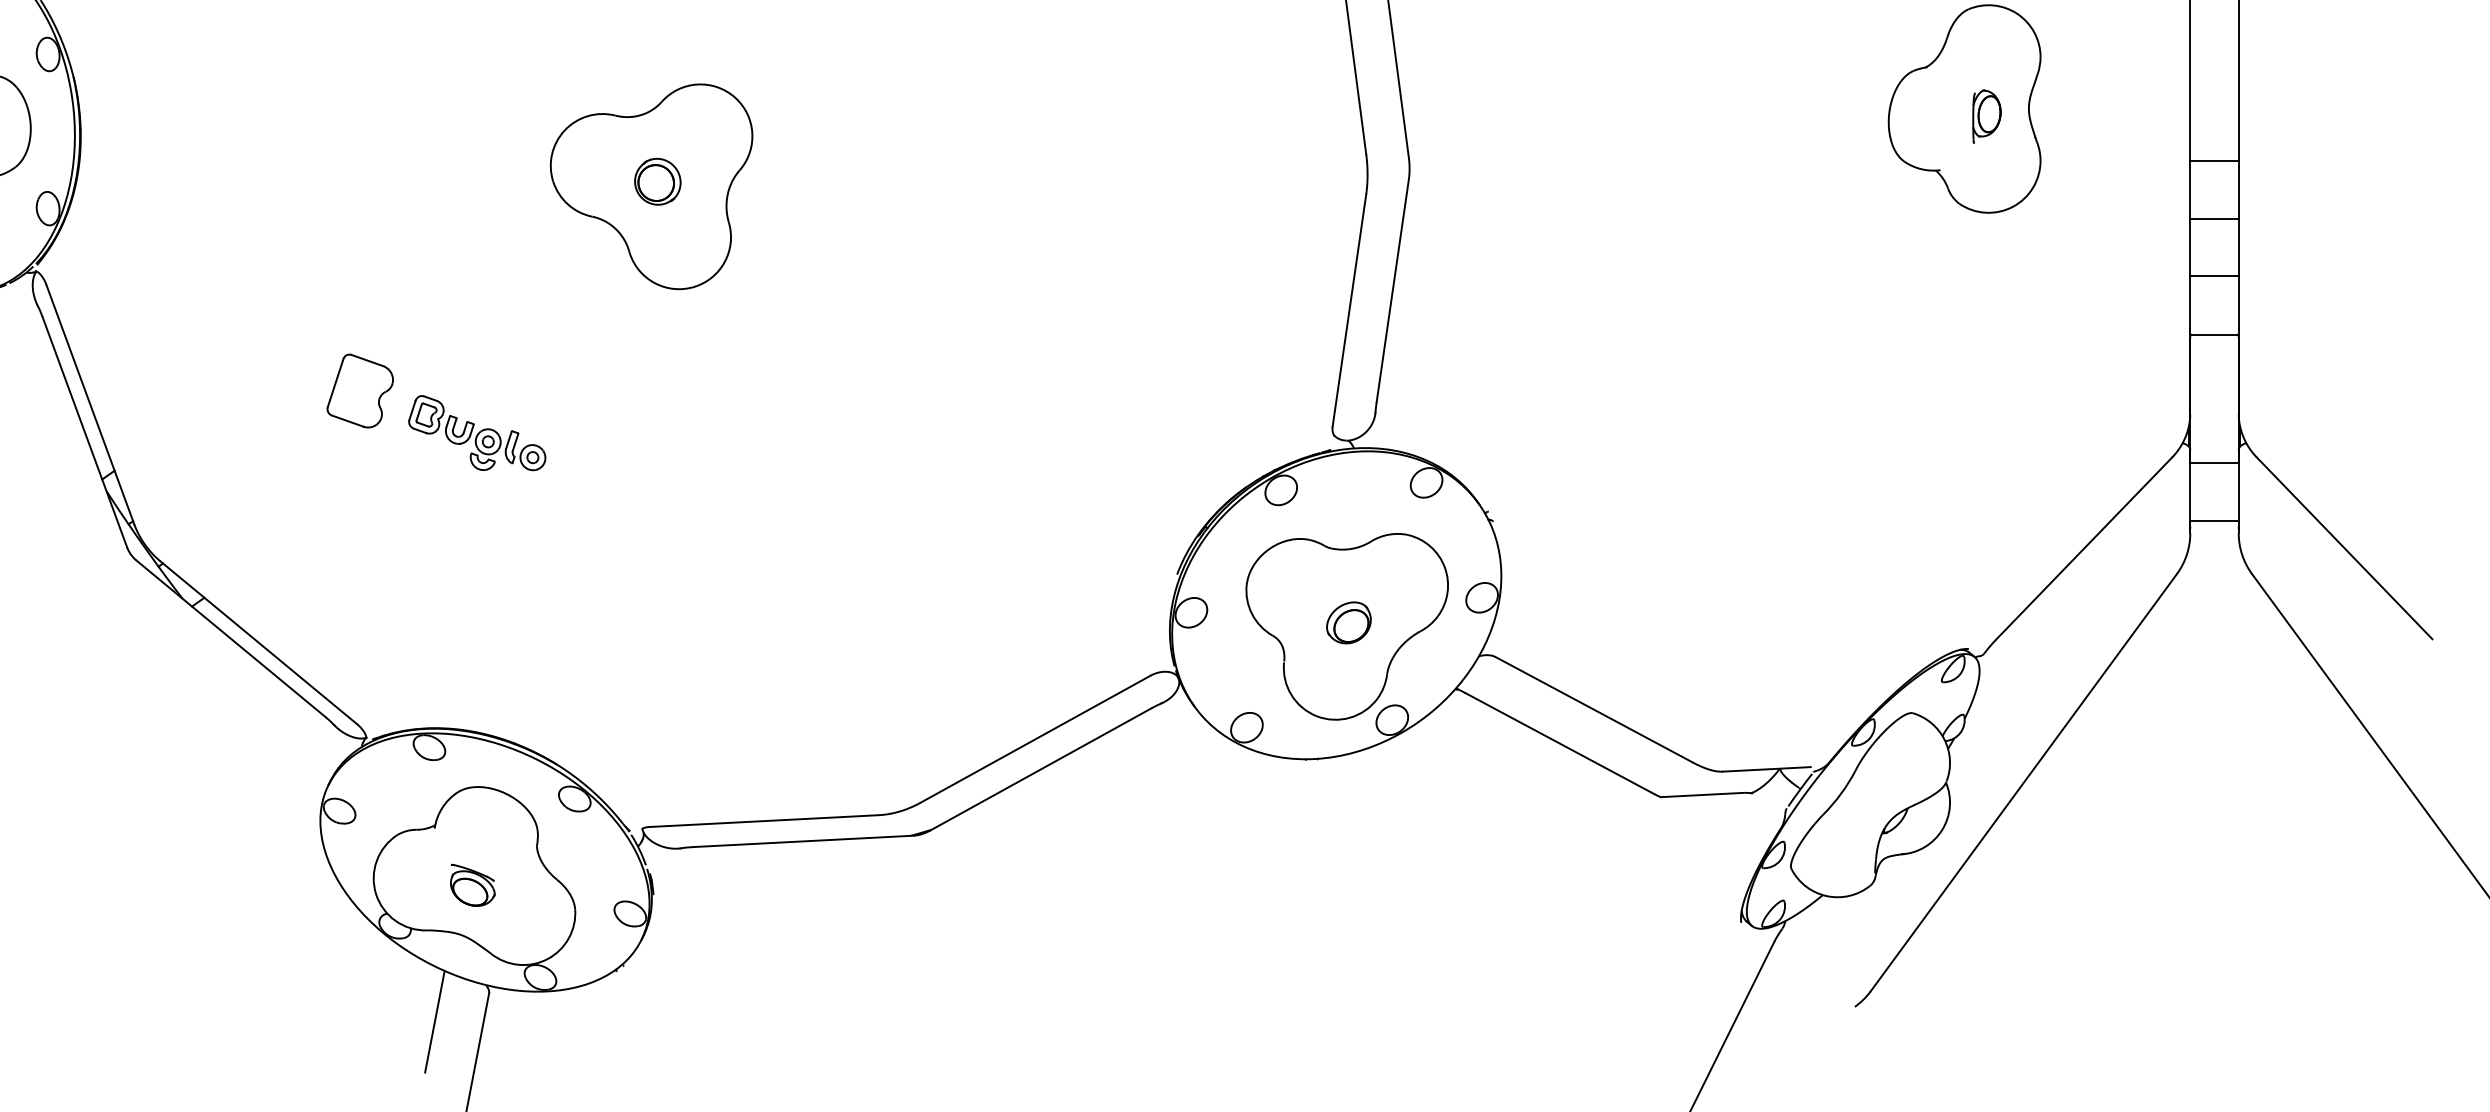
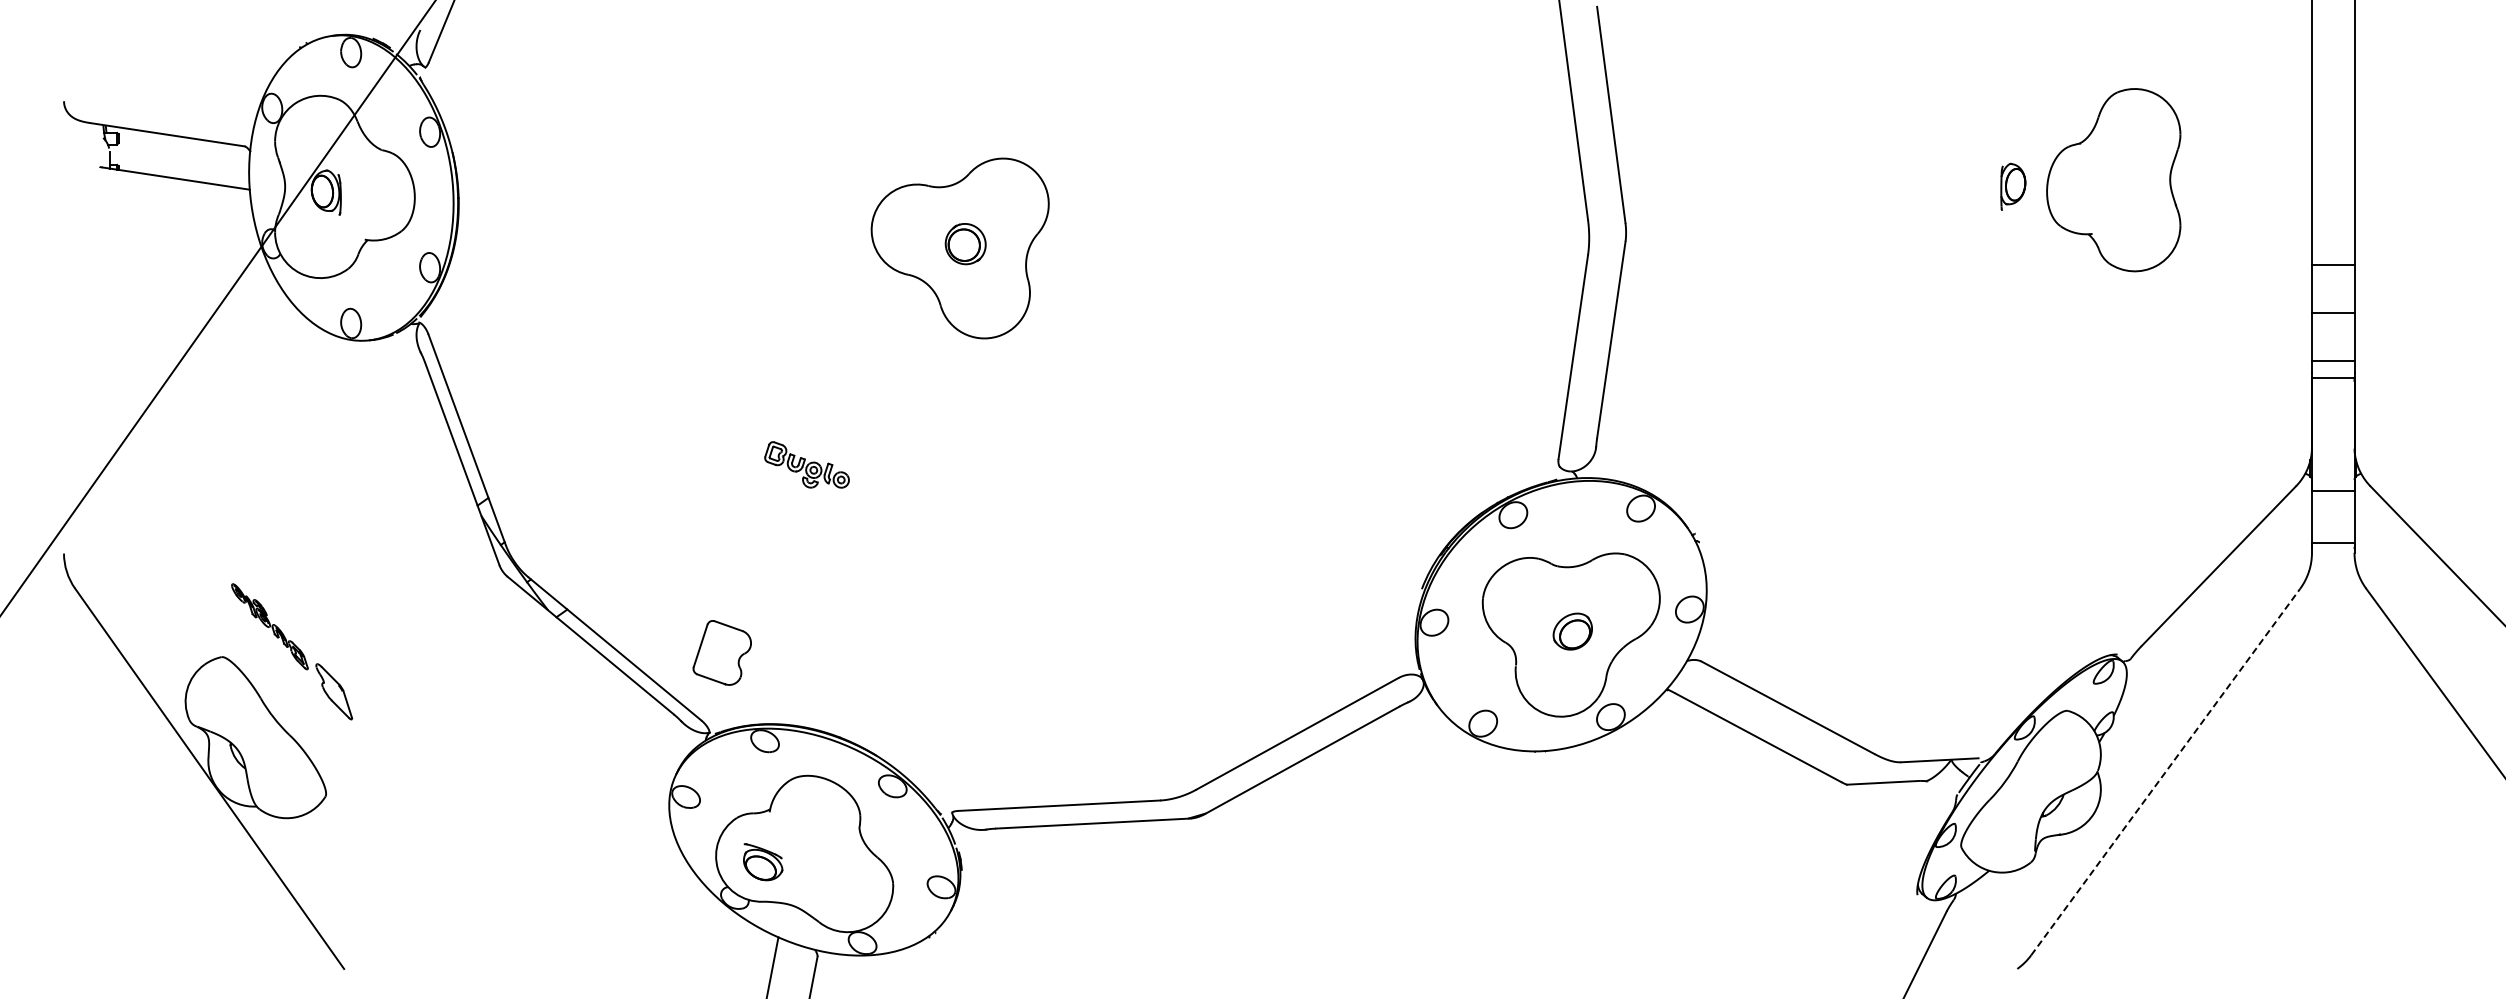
part: (1987, 116) -> (2013, 186), moved
line: (2213, 160) -> (2332, 264), moved
line: (2213, 218) -> (2332, 312), moved
line: (2213, 276) -> (2332, 361), moved
part: (359, 390) -> (721, 652), moved
part: (476, 432) -> (806, 464), size x0.7
line: (2024, 782) -> (2166, 771), solid -> dashed
part: (473, 885) -> (763, 862), moved

